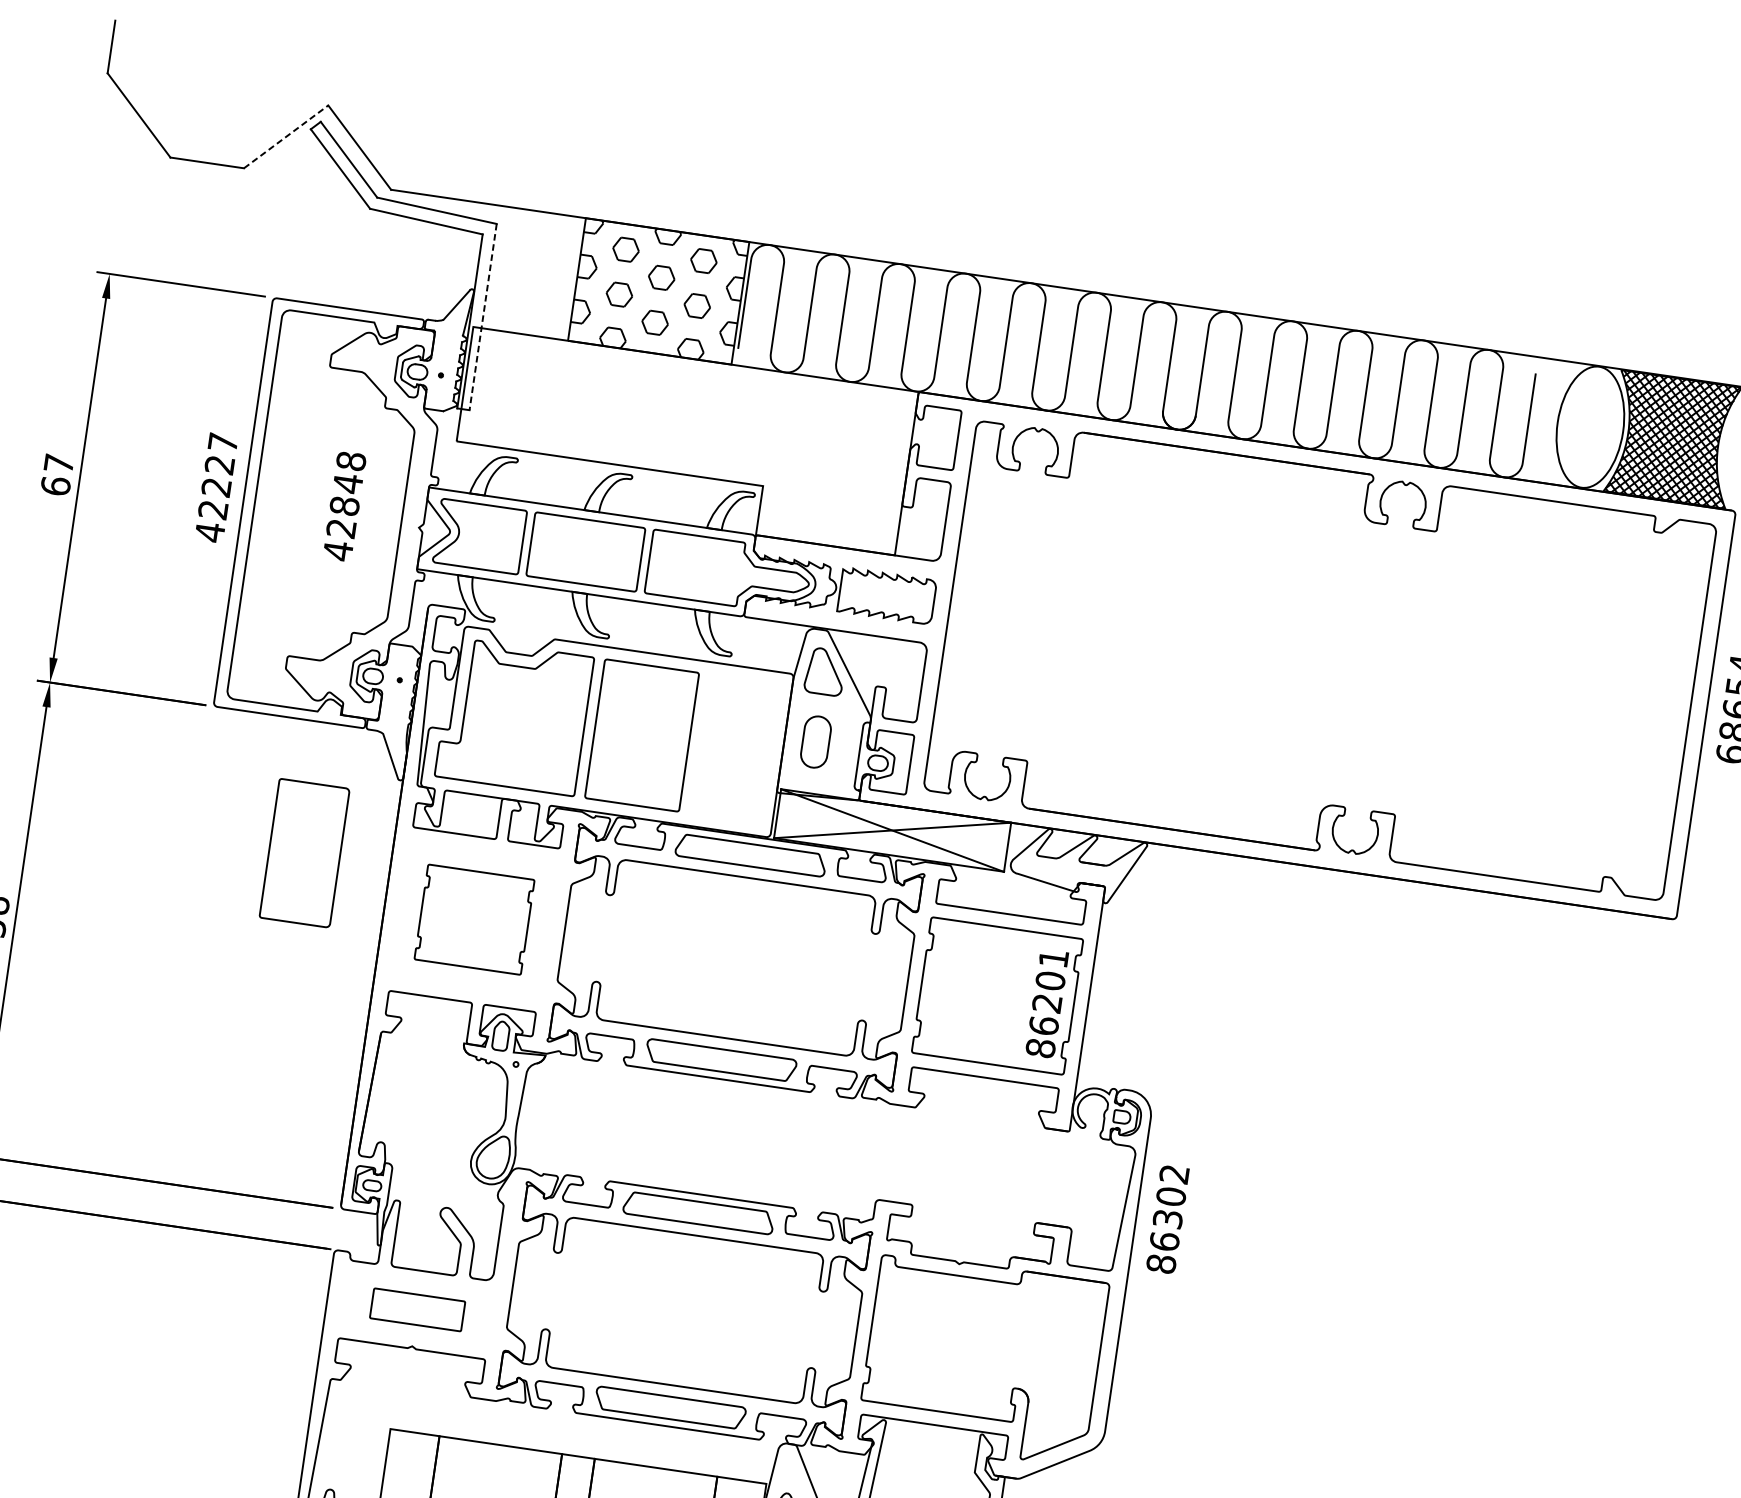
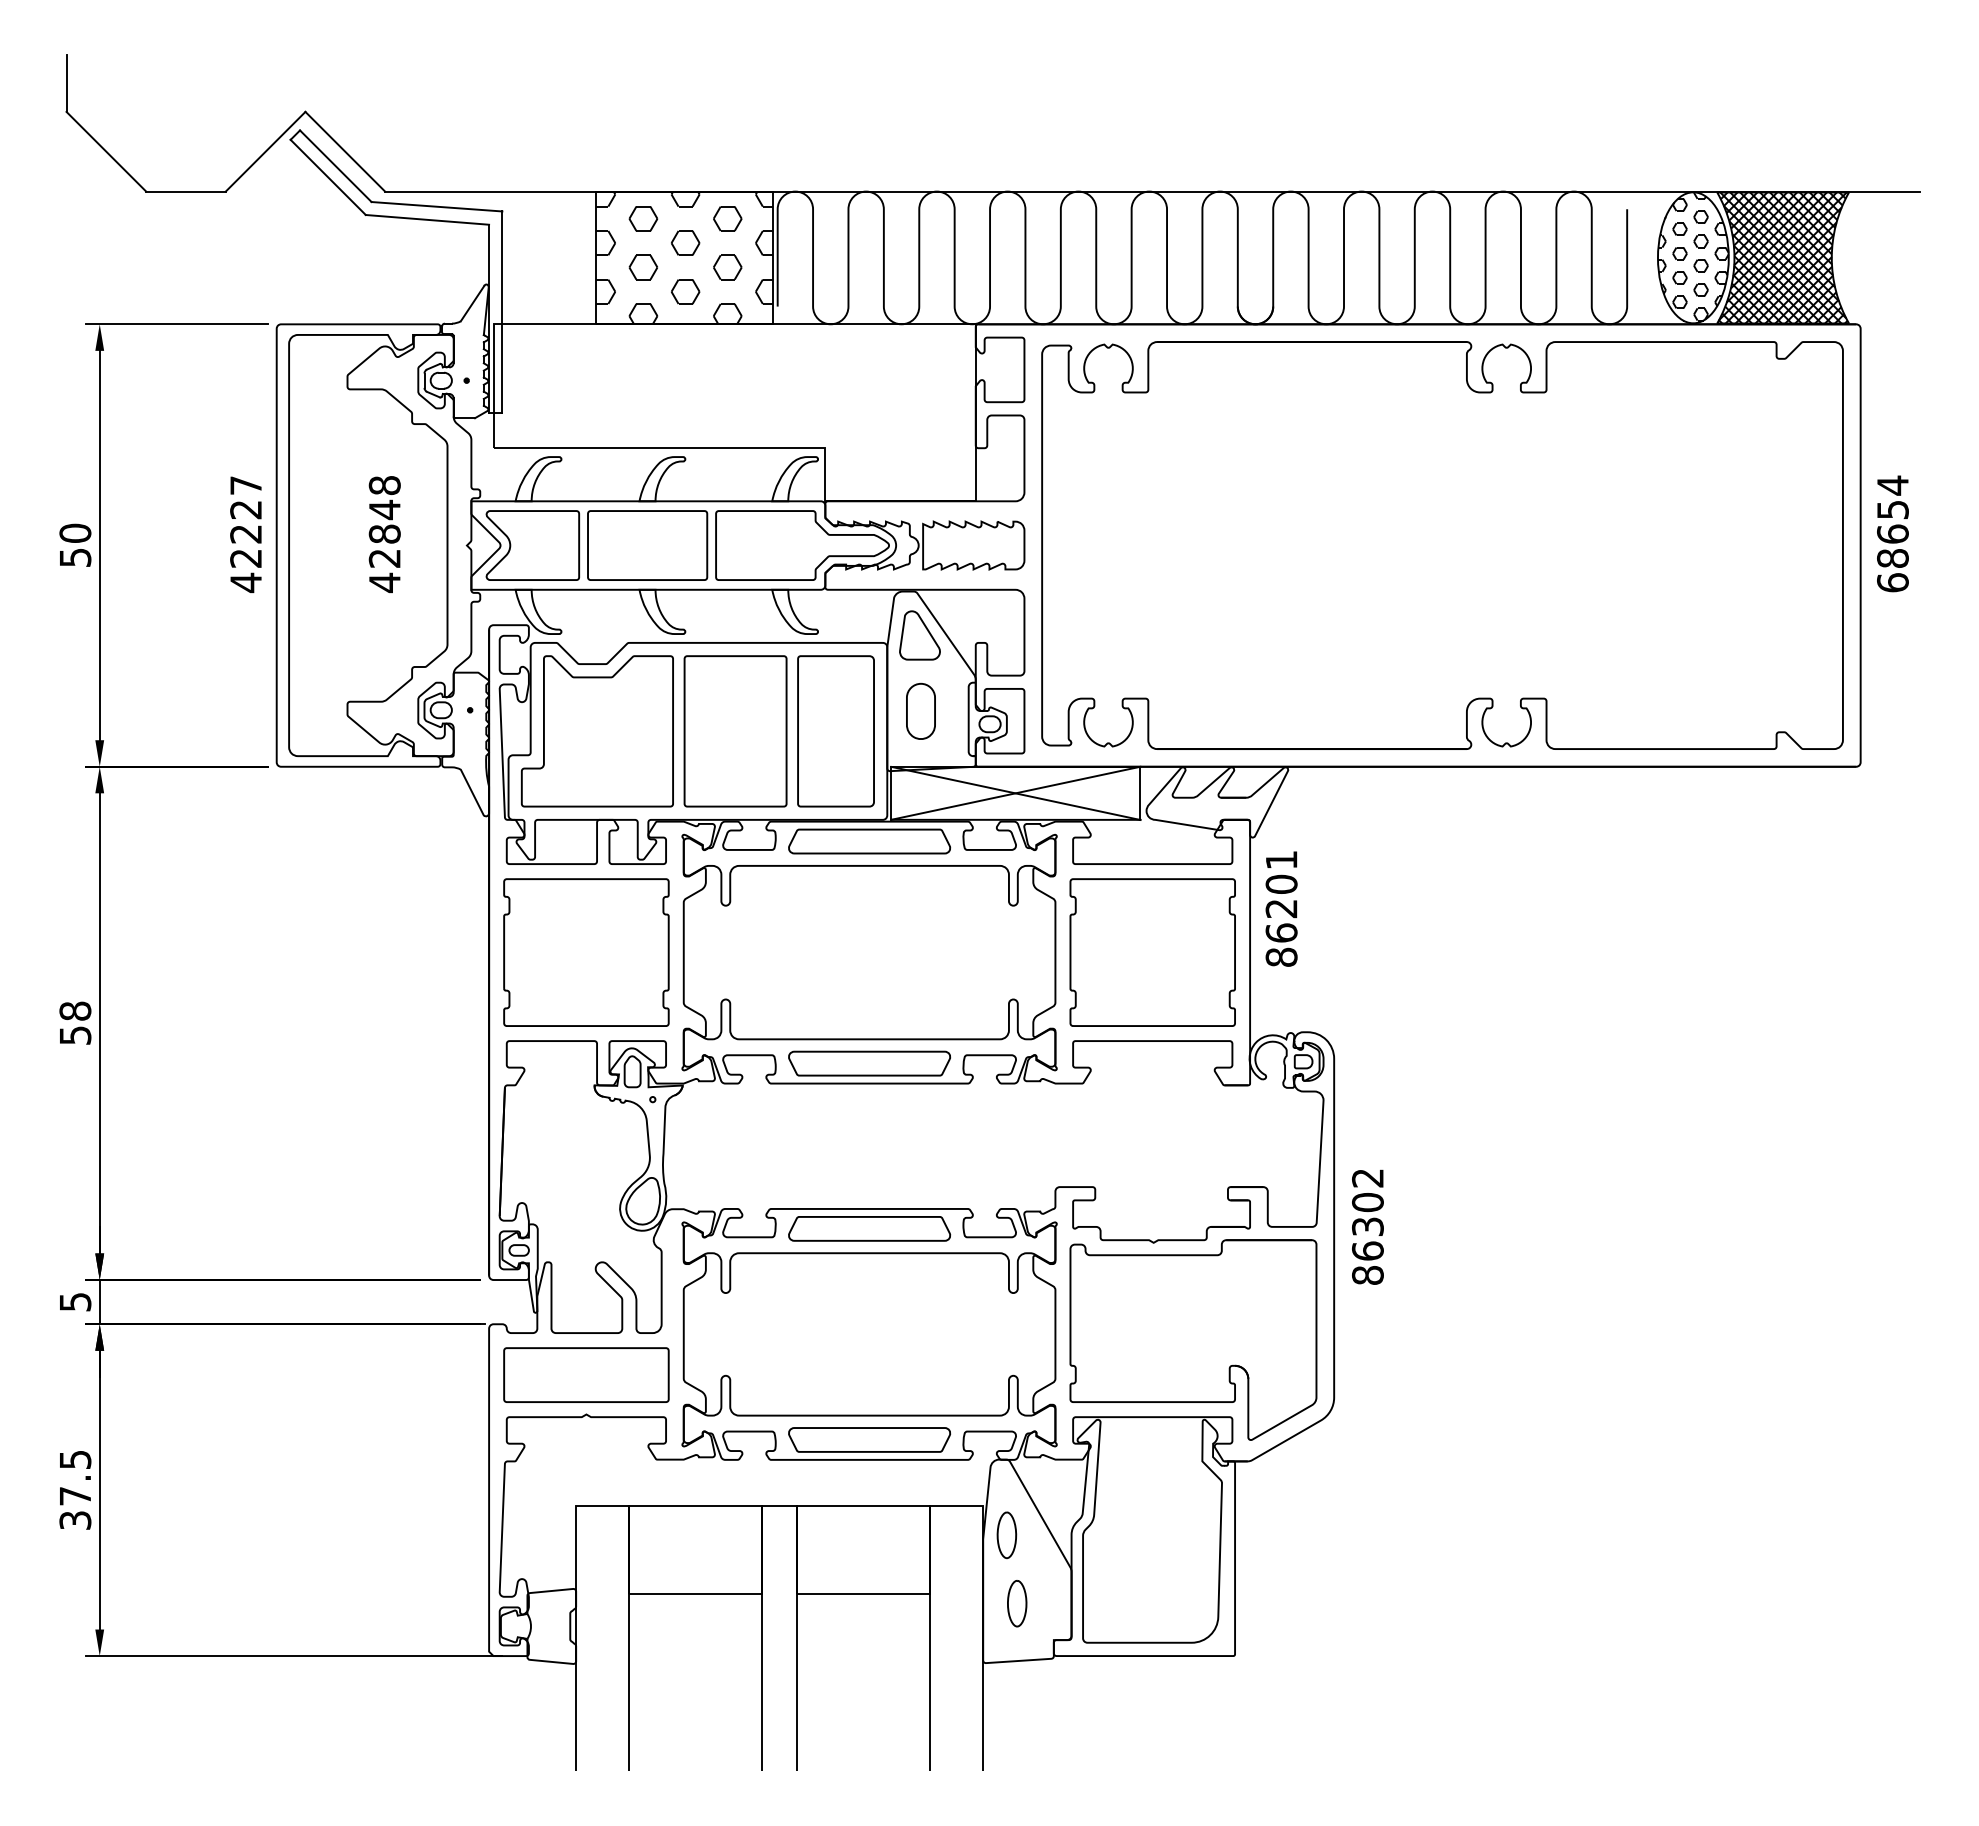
line: (286, 136) -> (265, 151), dashed -> solid
line: (483, 317) -> (502, 312), dashed -> solid
hatch: (1590, 426) -> (1693, 256), added
text: (57, 474) -> (75, 545), 67 -> 50
part: (304, 853) -> (835, 731), moved
part: (474, 919) -> (586, 952), size x1.43
text: (1047, 1003) -> (1281, 908), moved
text: (1167, 1218) -> (1367, 1226), moved
part: (417, 1309) -> (586, 1374), size x1.67

